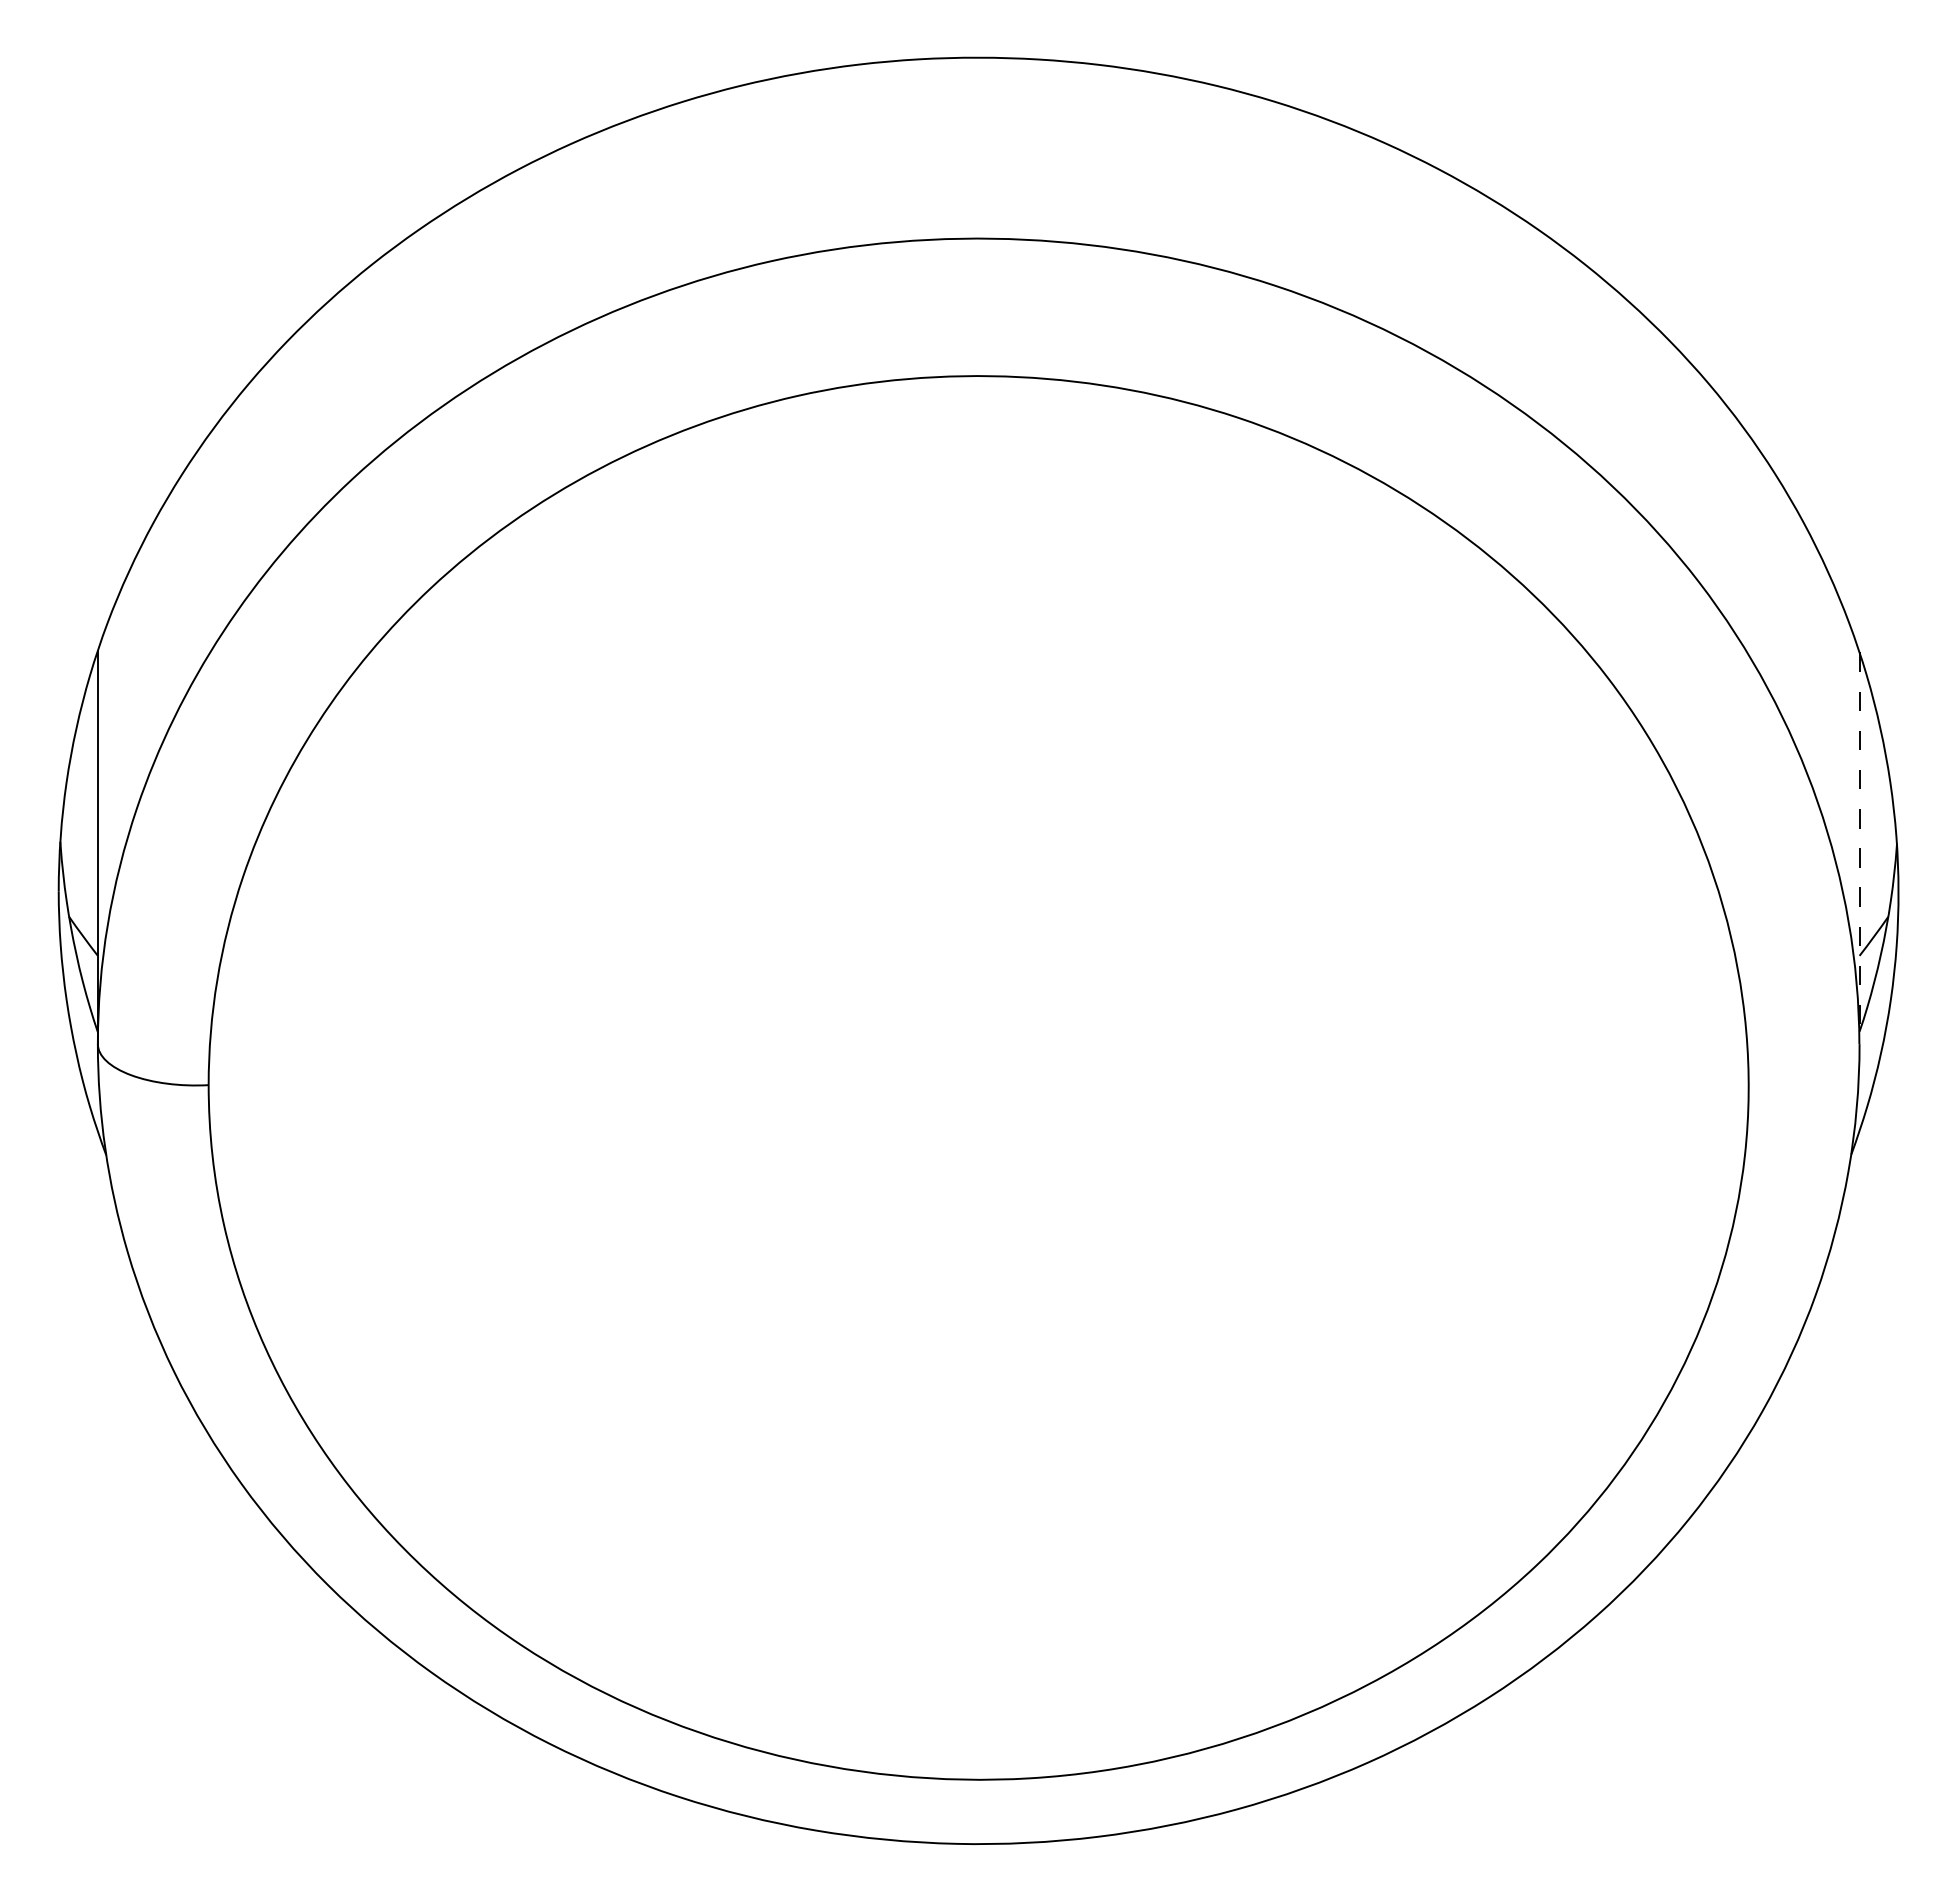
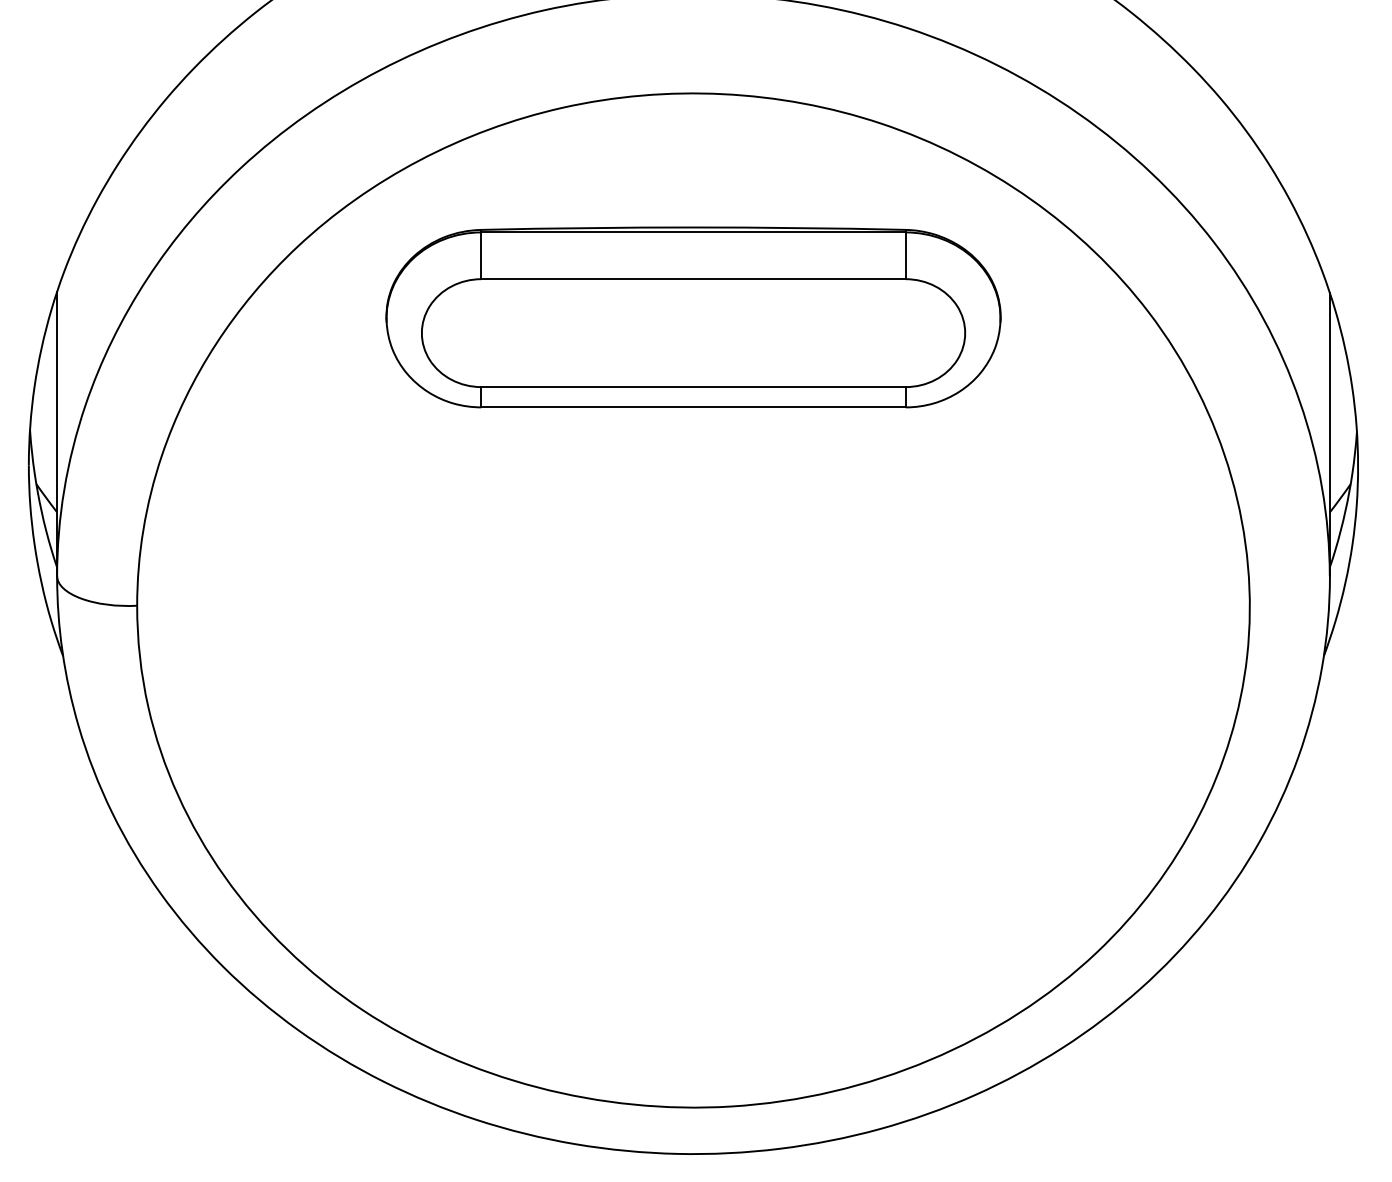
part: (978, 685) -> (693, 316), added
line: (1859, 848) -> (1329, 434), dashed -> solid

